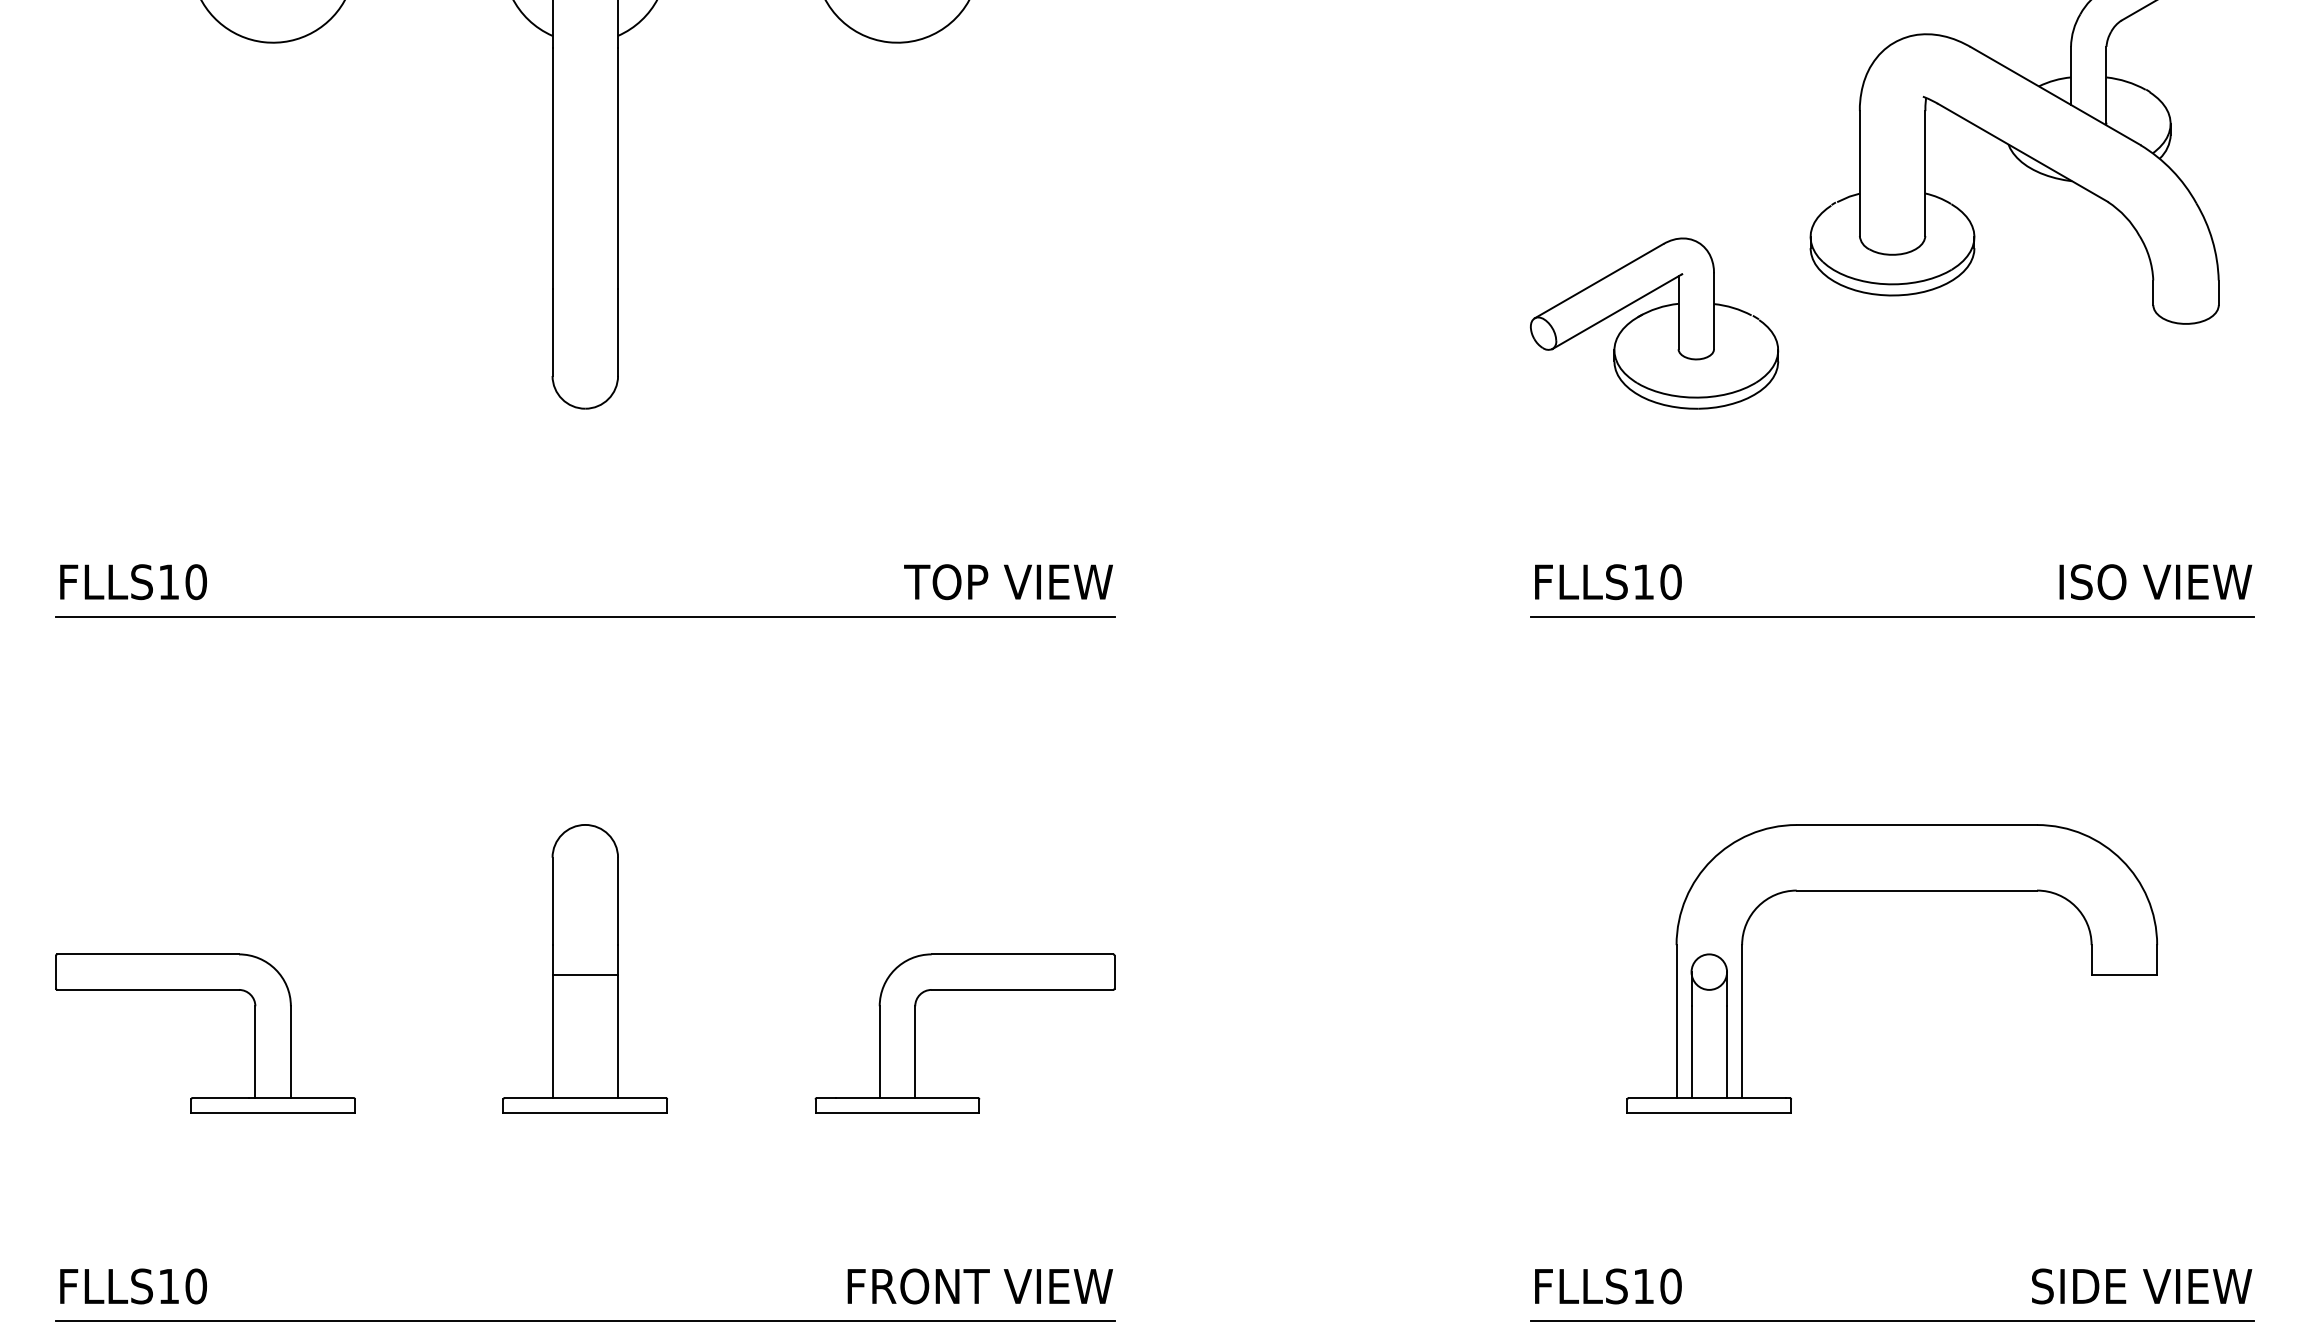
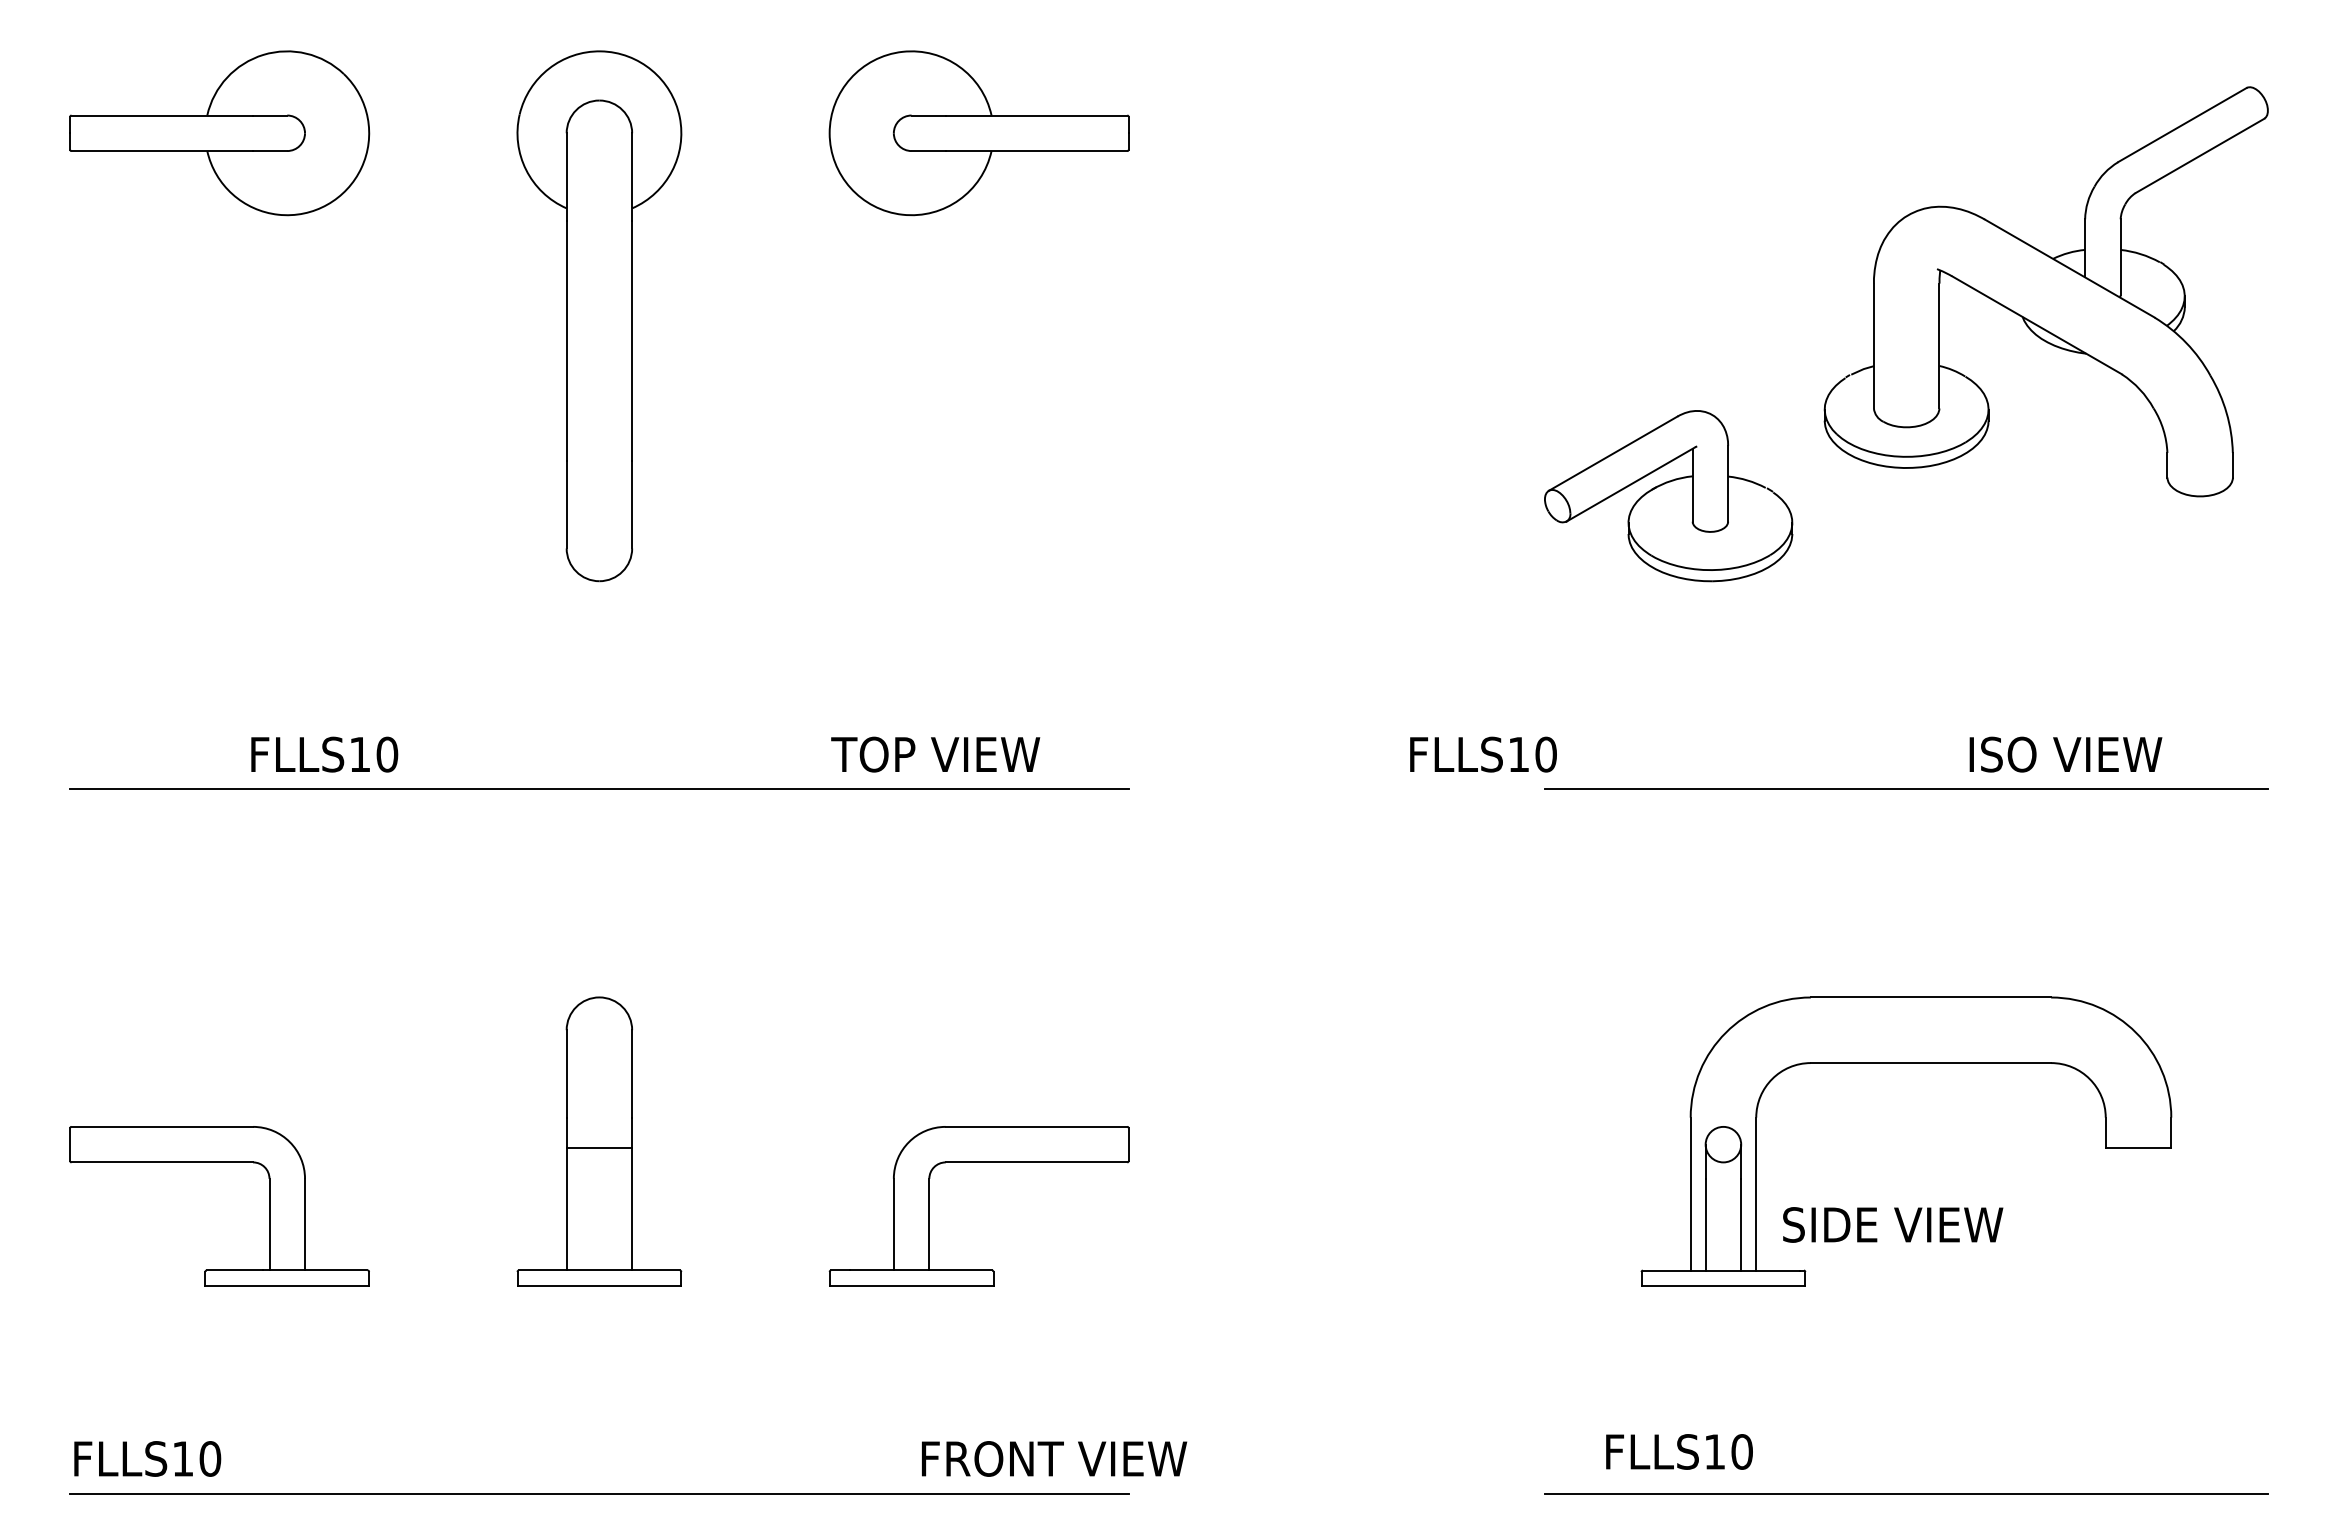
text: (133, 582) -> (324, 754), moved
text: (1008, 582) -> (935, 754), moved
text: (1608, 582) -> (1483, 754), moved
text: (2155, 582) -> (2065, 754), moved
text: (980, 1286) -> (1054, 1458), moved
text: (1608, 1286) -> (1679, 1451), moved
text: (2142, 1286) -> (1893, 1224), moved

